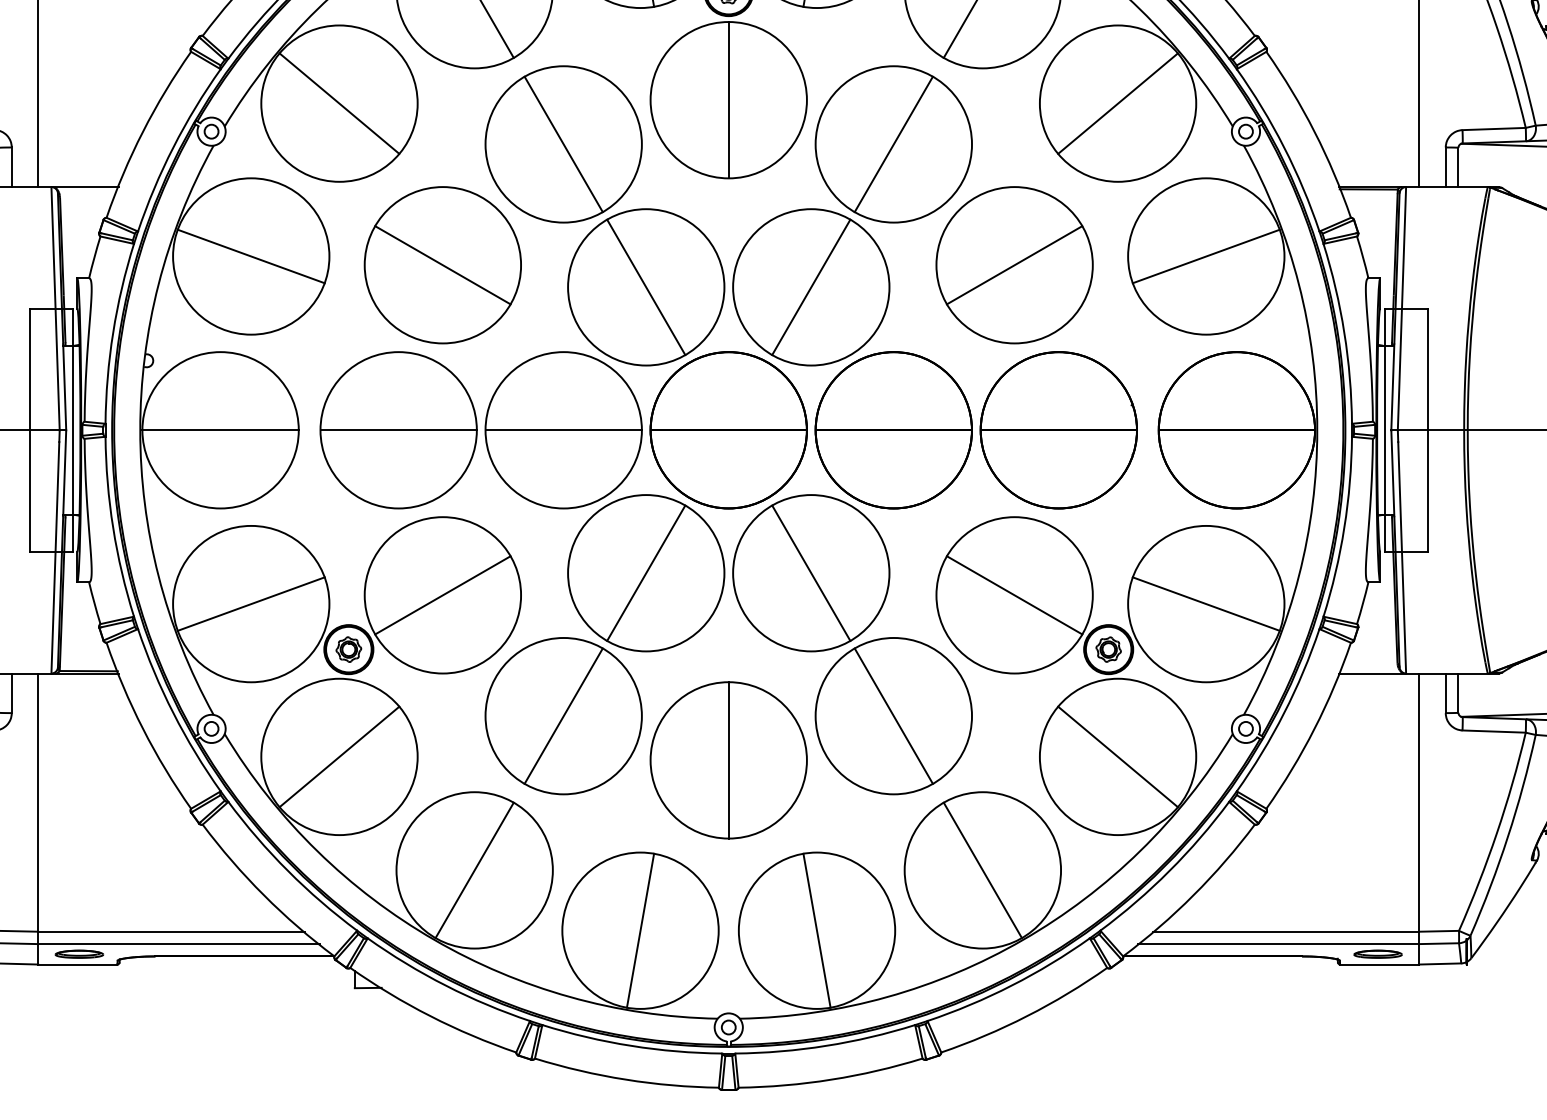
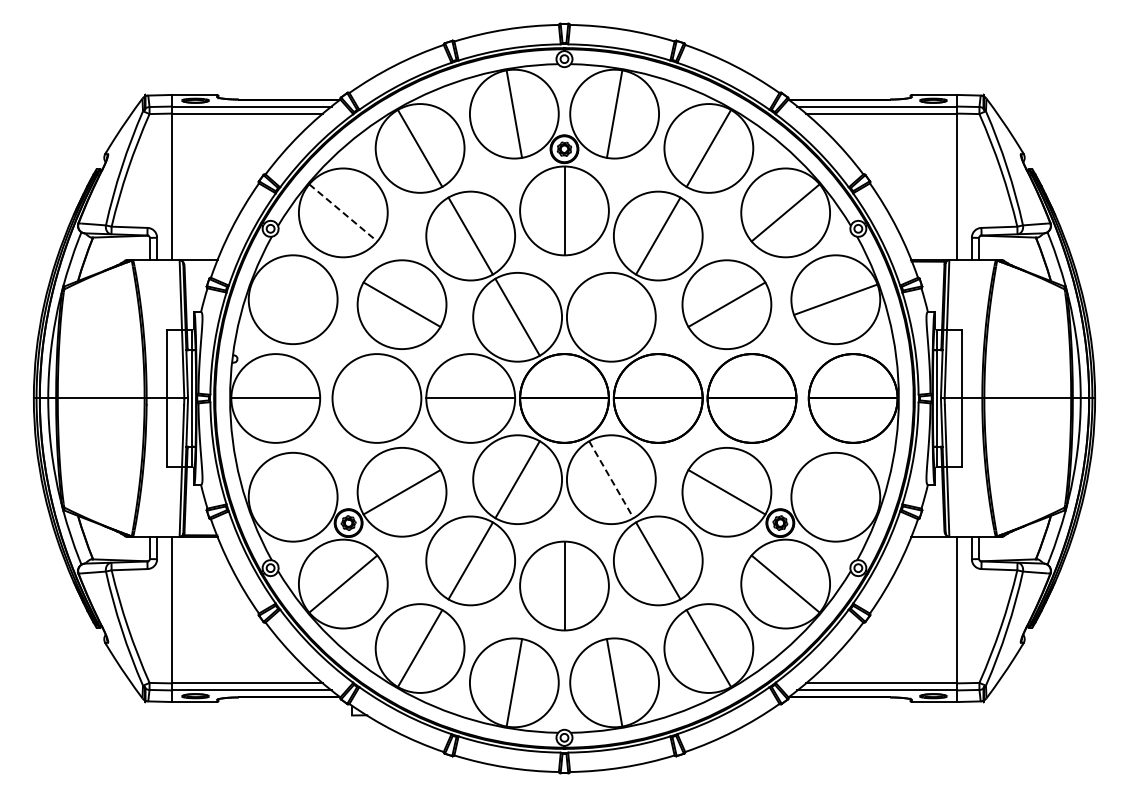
line: (339, 104) -> (343, 213), solid -> dashed
line: (250, 256) -> (292, 299), removed
line: (811, 285) -> (611, 316), removed
line: (397, 430) -> (376, 398), removed
line: (811, 574) -> (611, 480), solid -> dashed
line: (250, 604) -> (292, 497), removed
line: (1205, 604) -> (835, 497), removed

